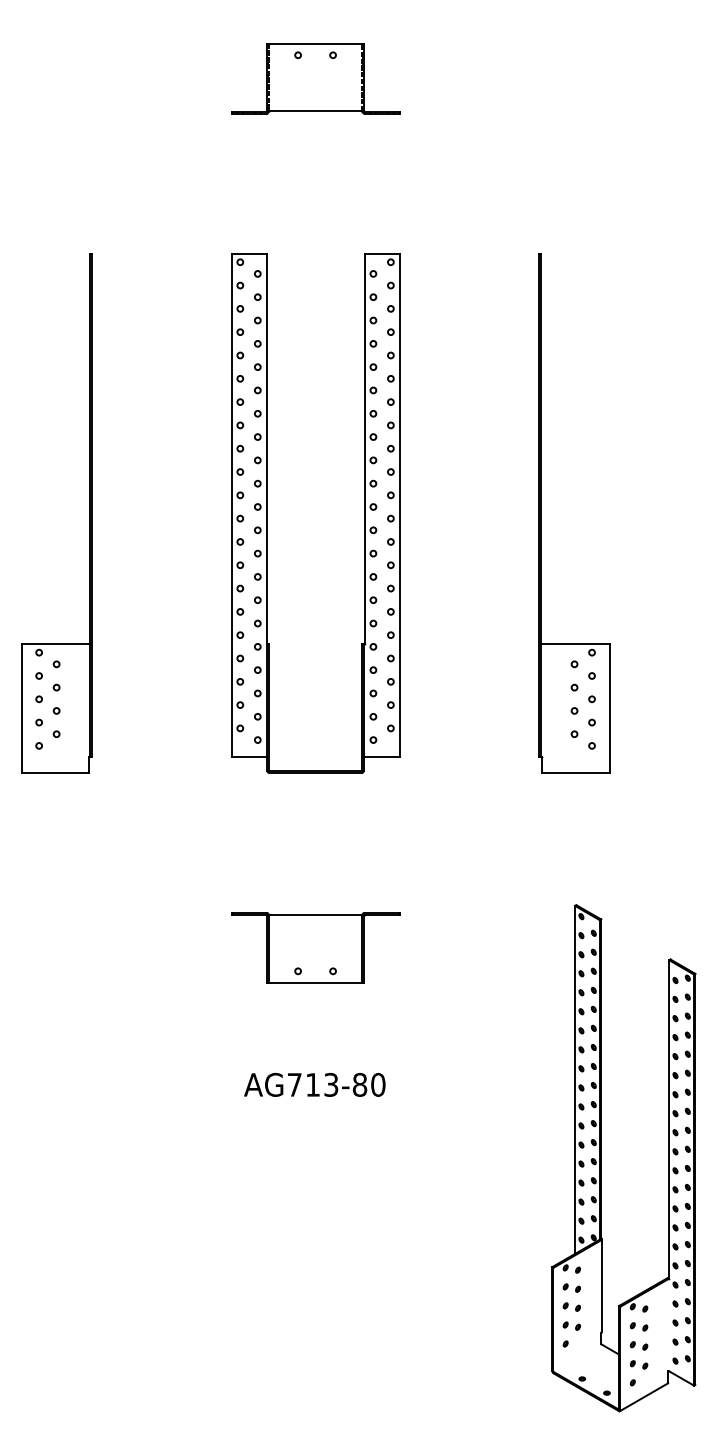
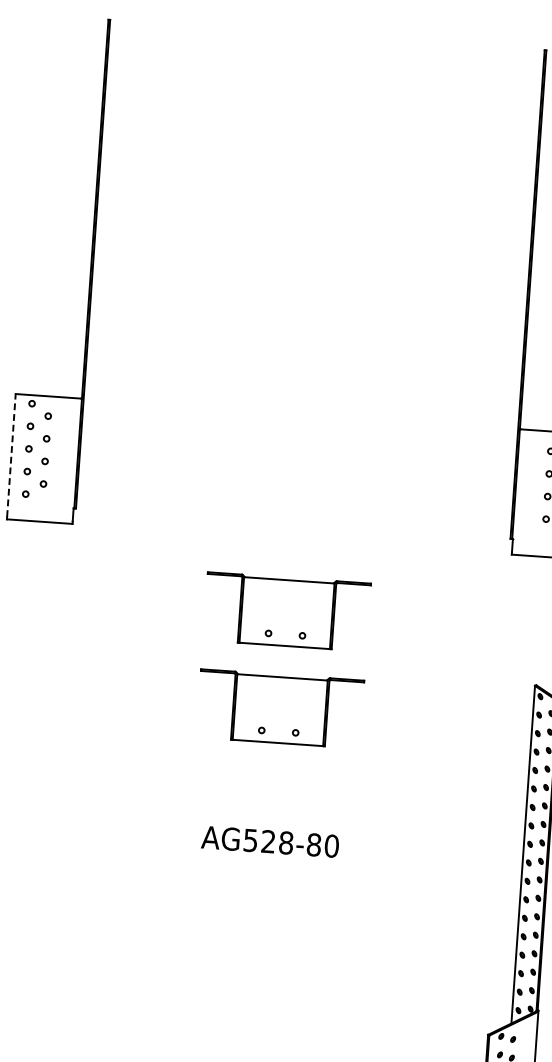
part: (267, 513) -> (263, 284), removed
line: (21, 706) -> (11, 454), solid -> dashed
part: (315, 847) -> (287, 611), added
text: (312, 1084) -> (268, 841), AG713-80 -> AG528-80

